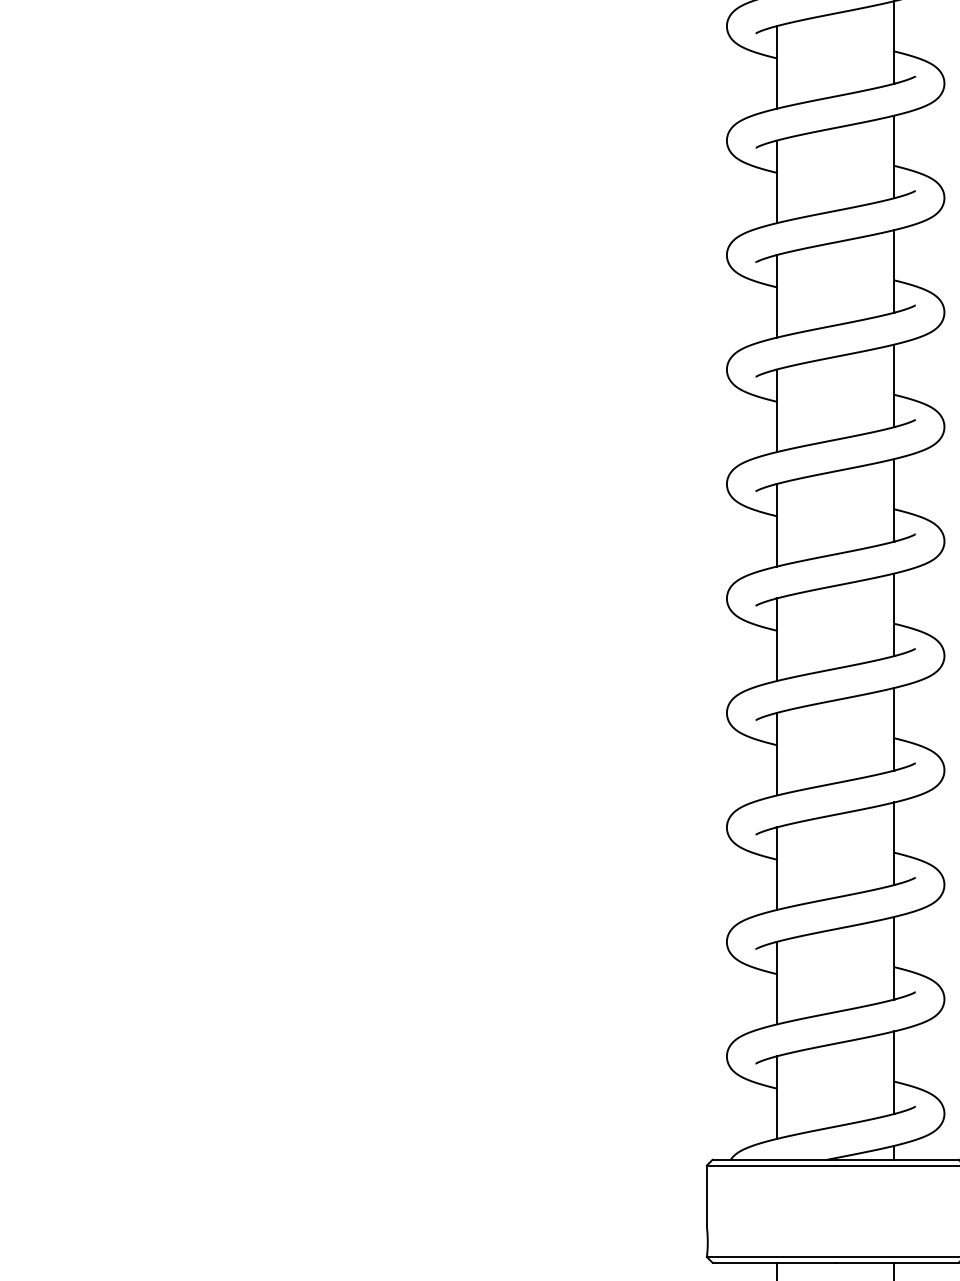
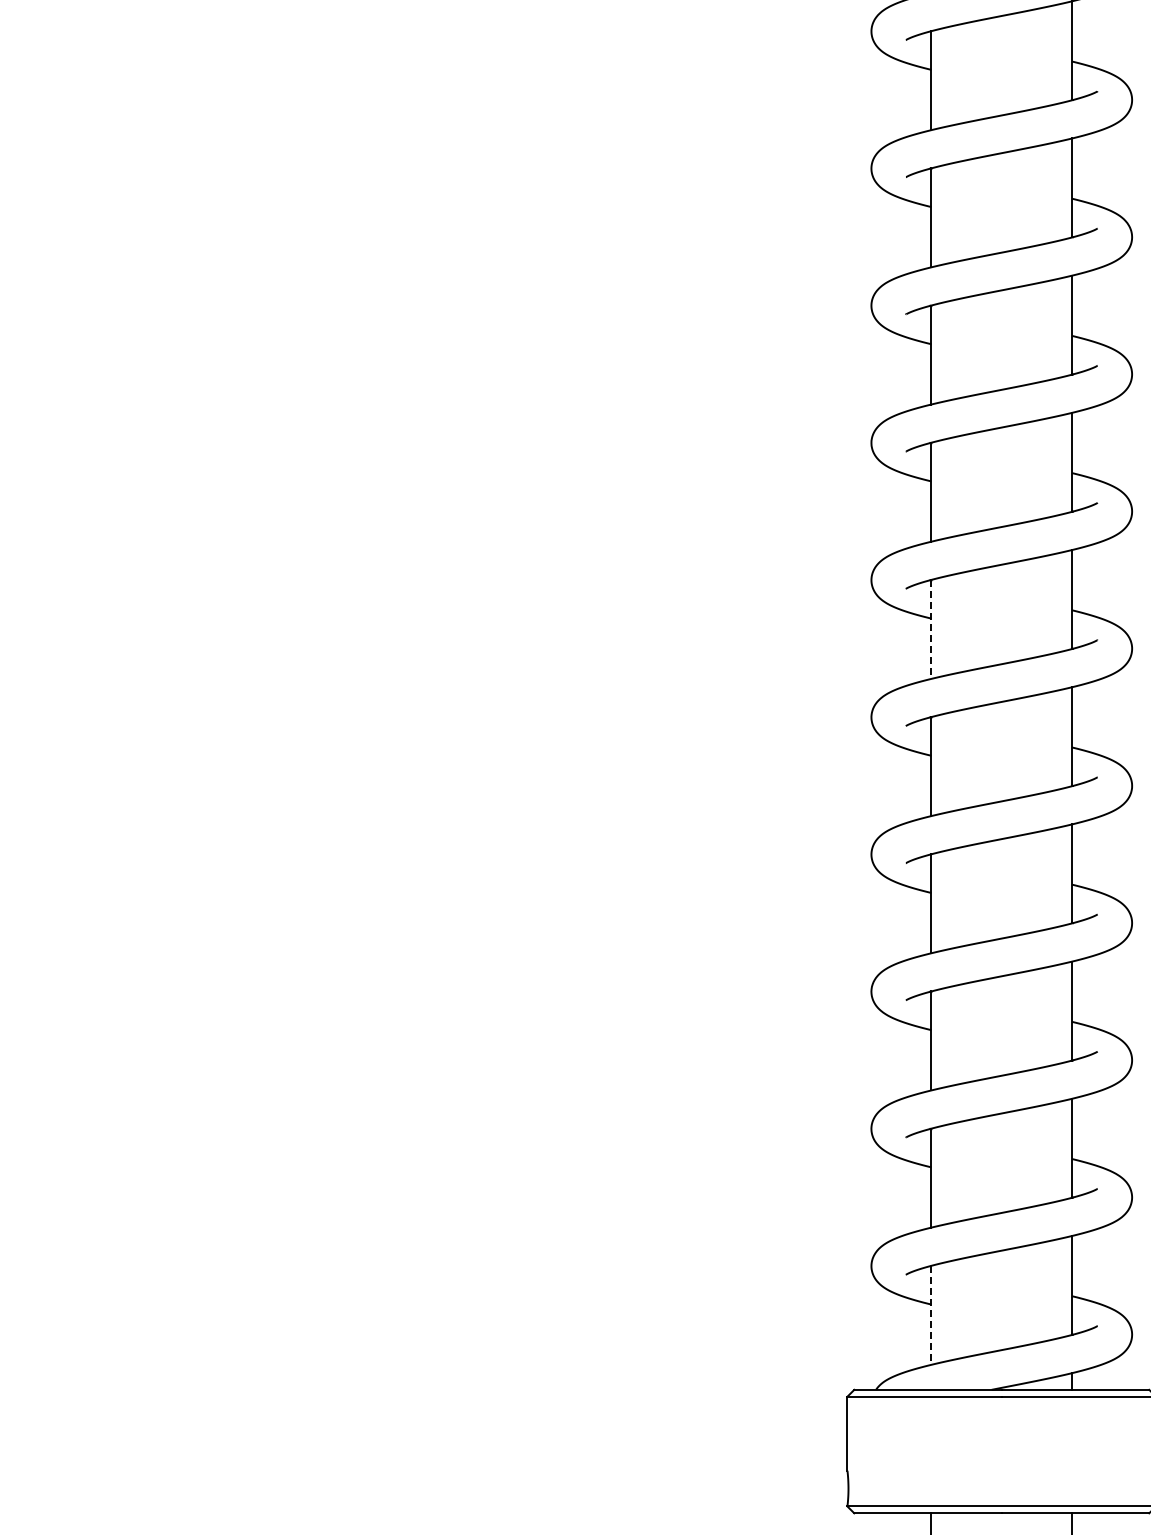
line: (777, 525) -> (931, 629), solid -> dashed
line: (777, 1097) -> (931, 1315), solid -> dashed

